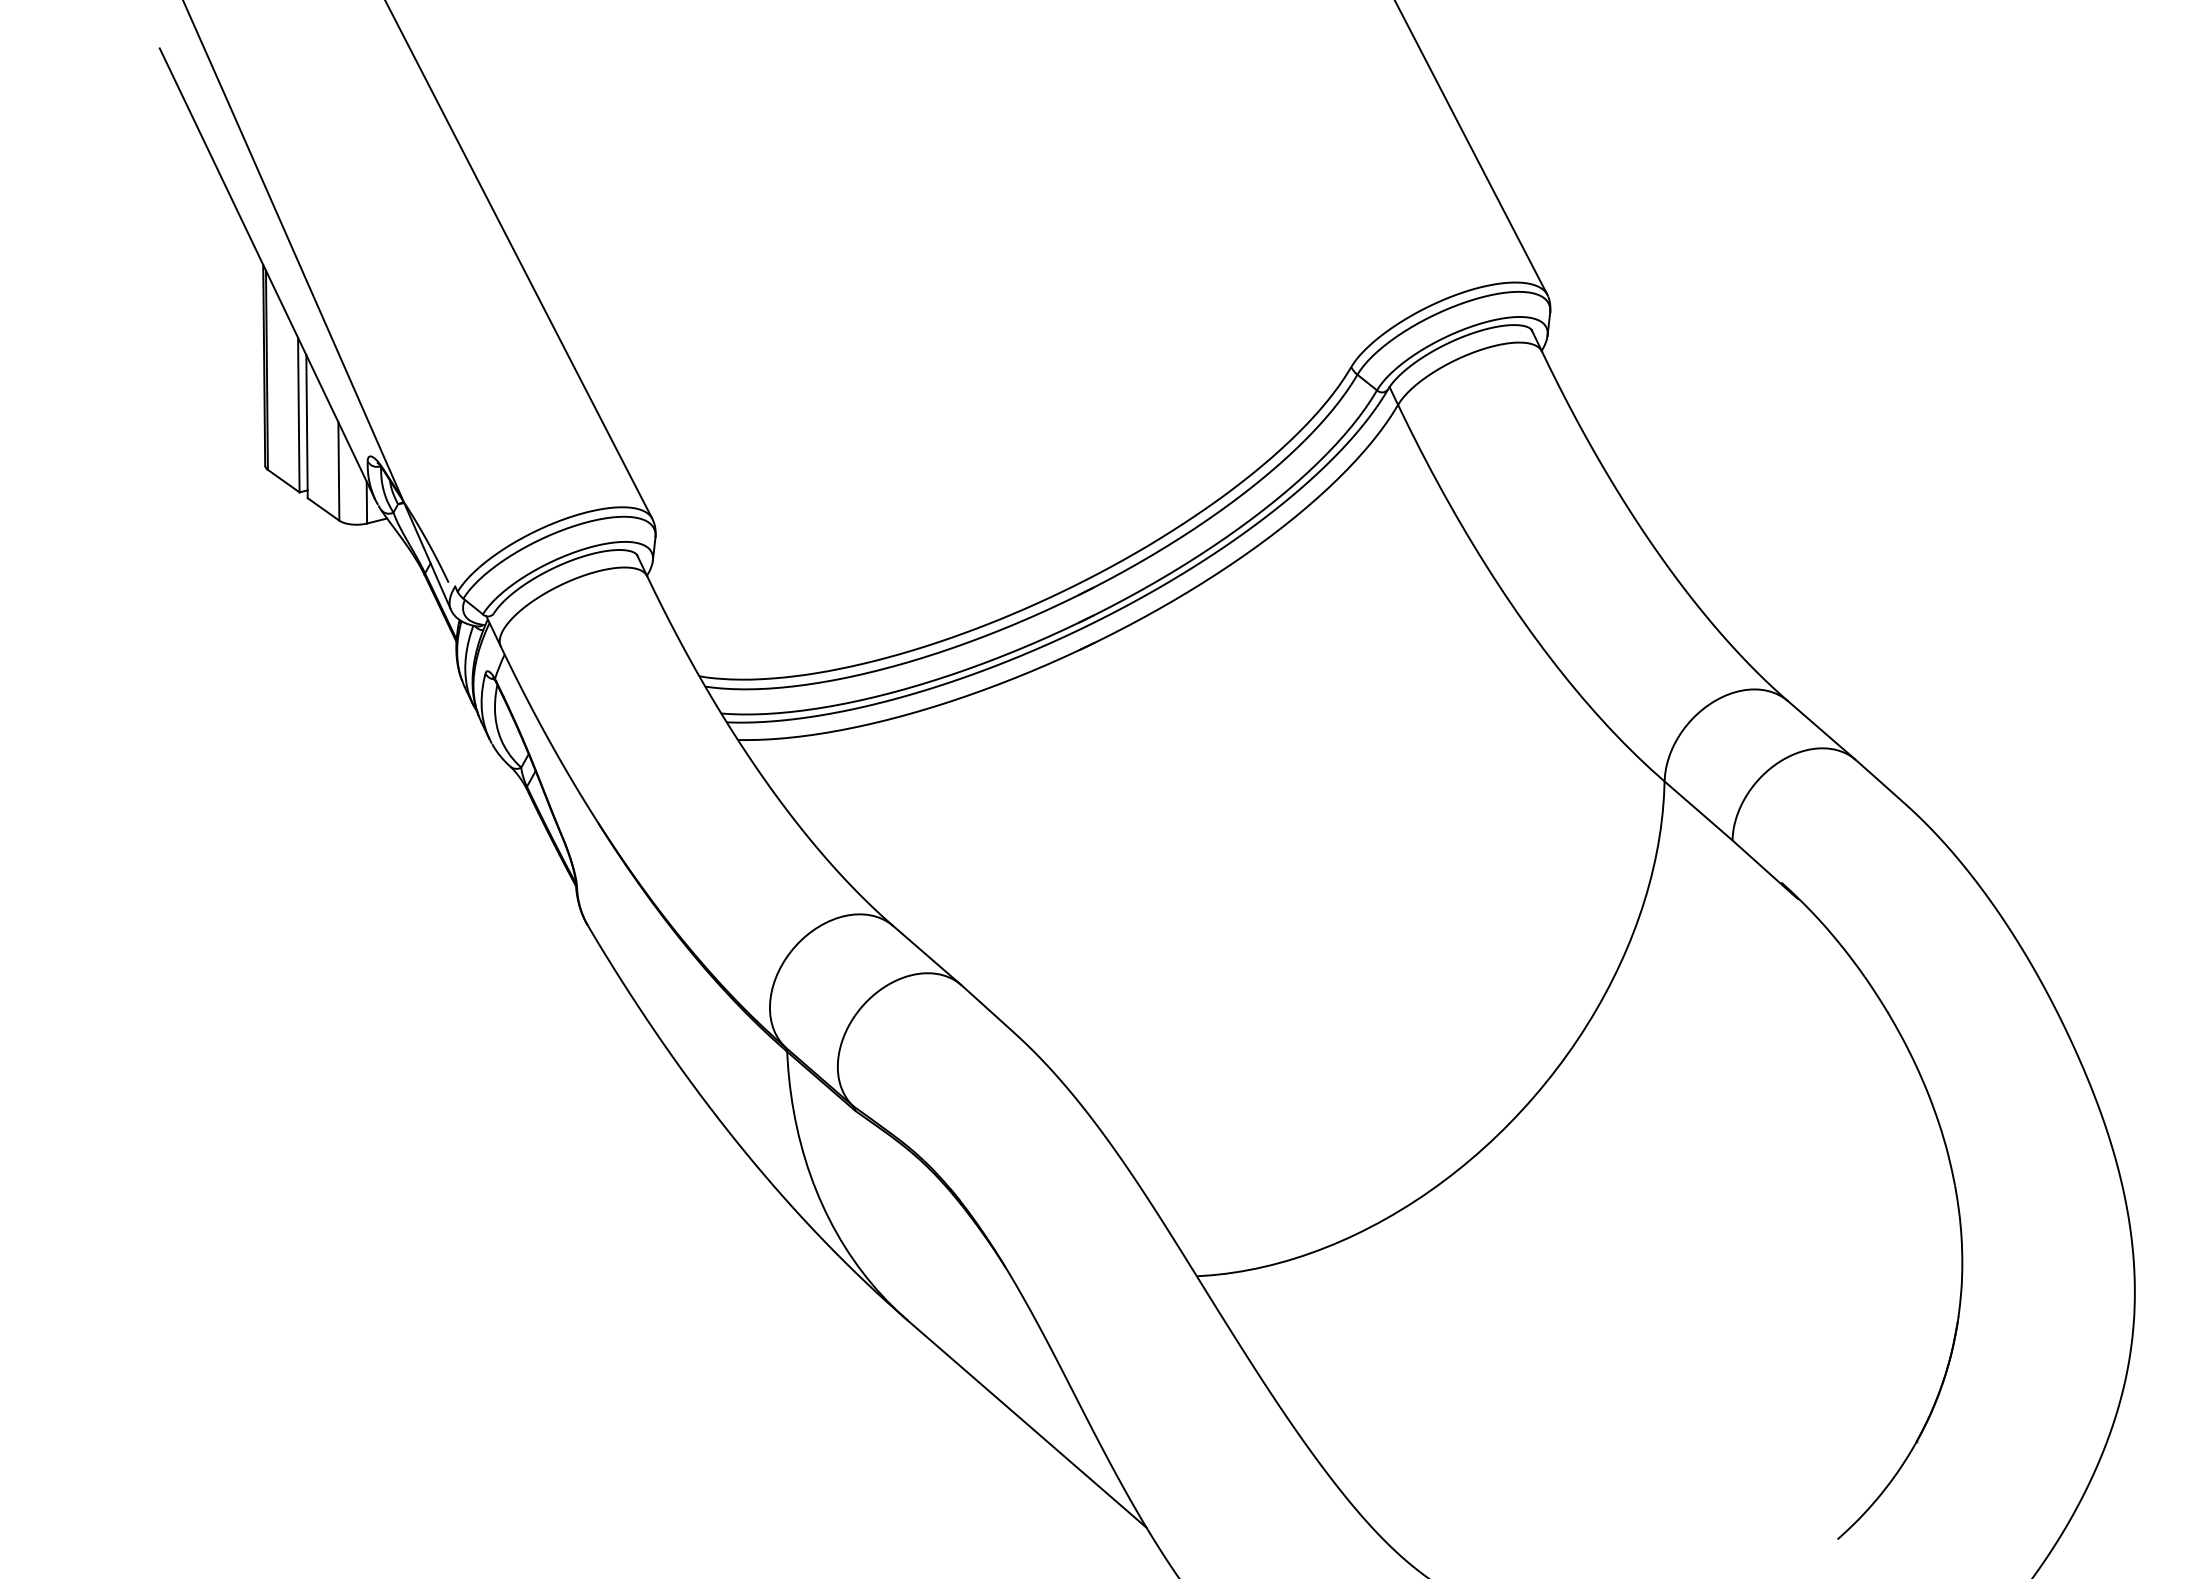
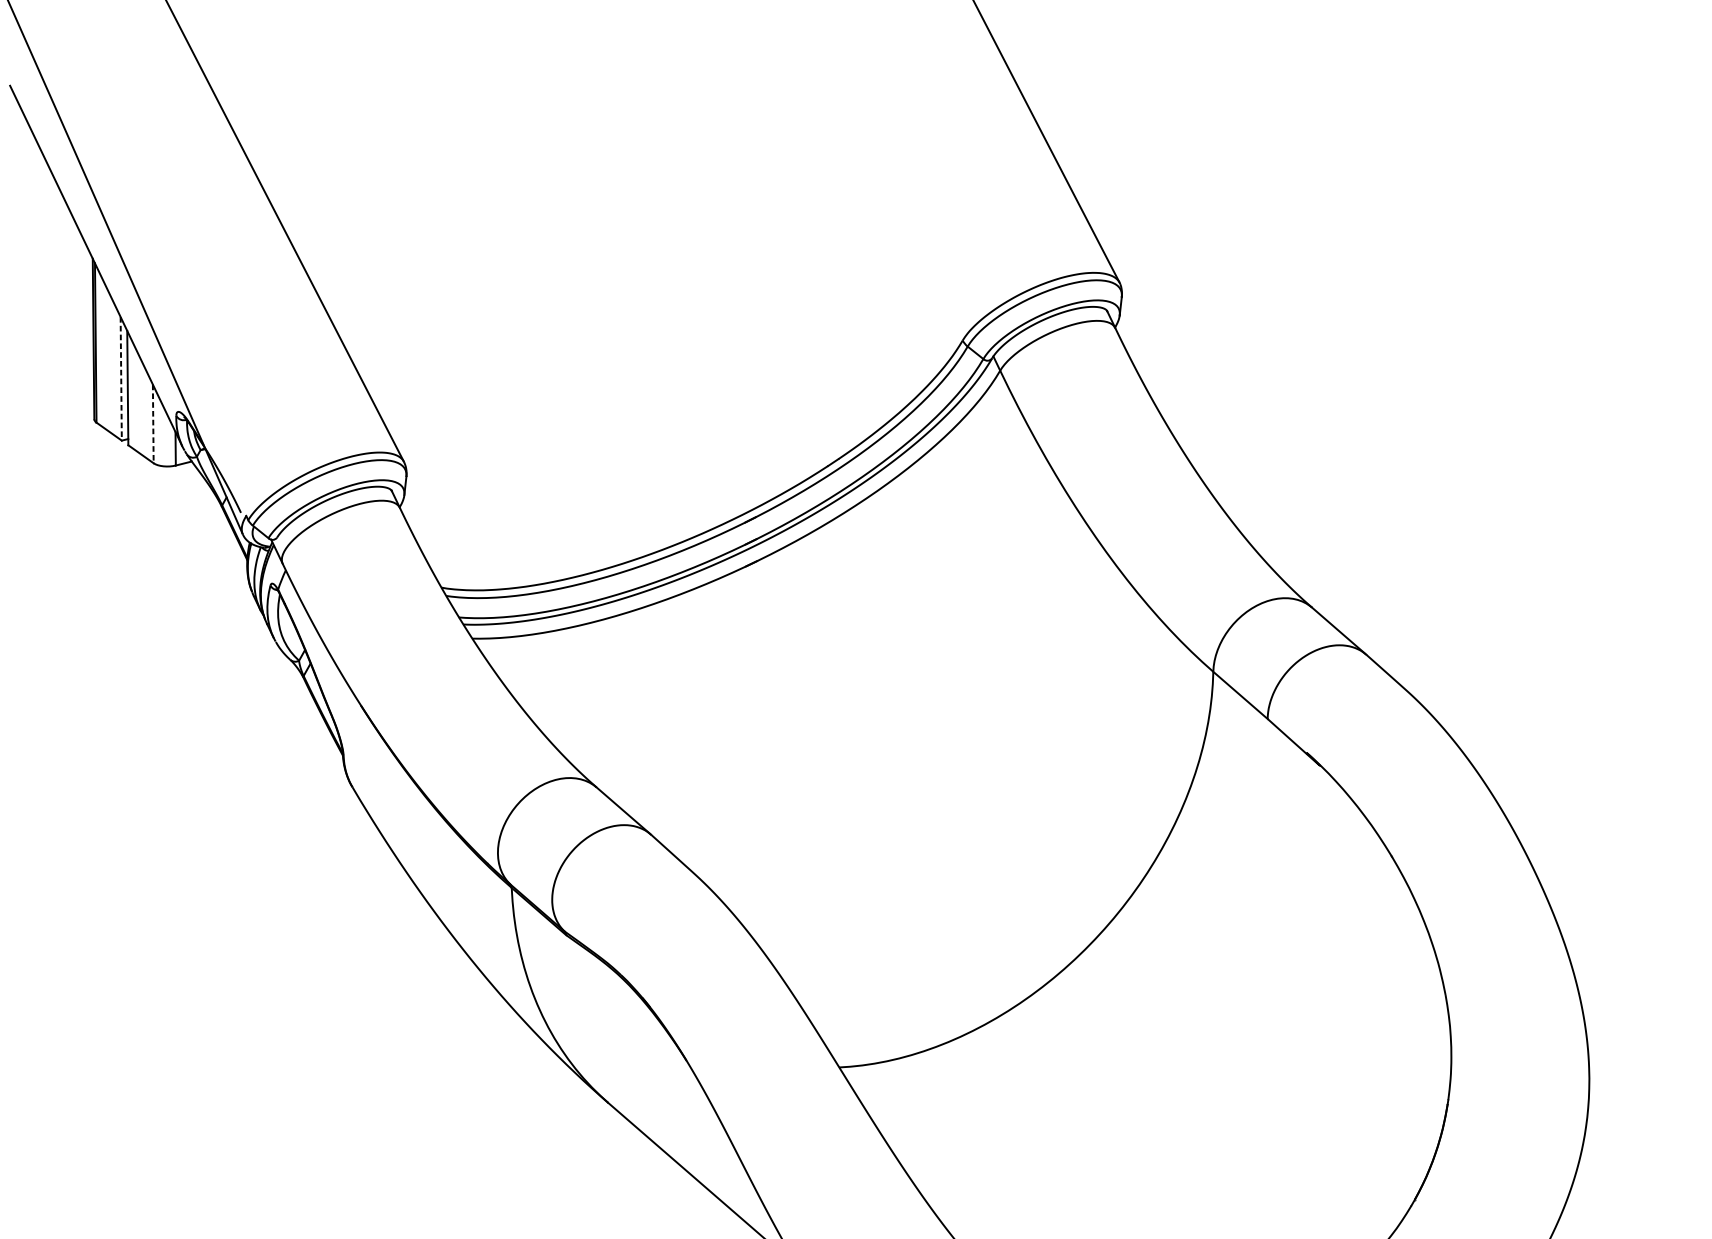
line: (298, 415) -> (120, 379), solid -> dashed
line: (338, 472) -> (152, 424), solid -> dashed

